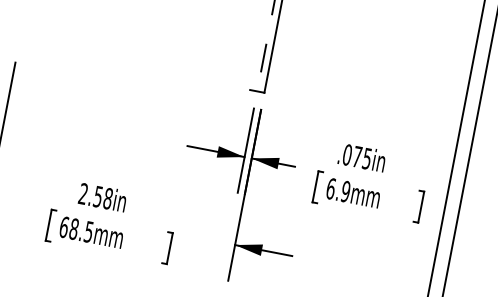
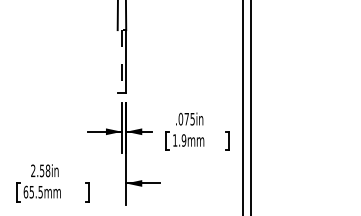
text: (331, 188) -> (175, 140), 6.9mm -> 1.9mm
text: (73, 227) -> (31, 191), 68.5mm -> 65.5mm

